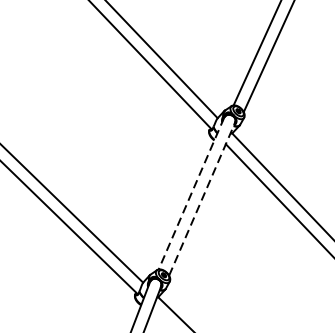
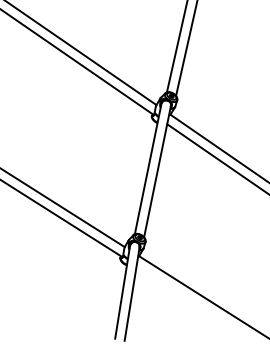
line: (191, 193) -> (148, 168), dashed -> solid
line: (202, 197) -> (157, 170), dashed -> solid

